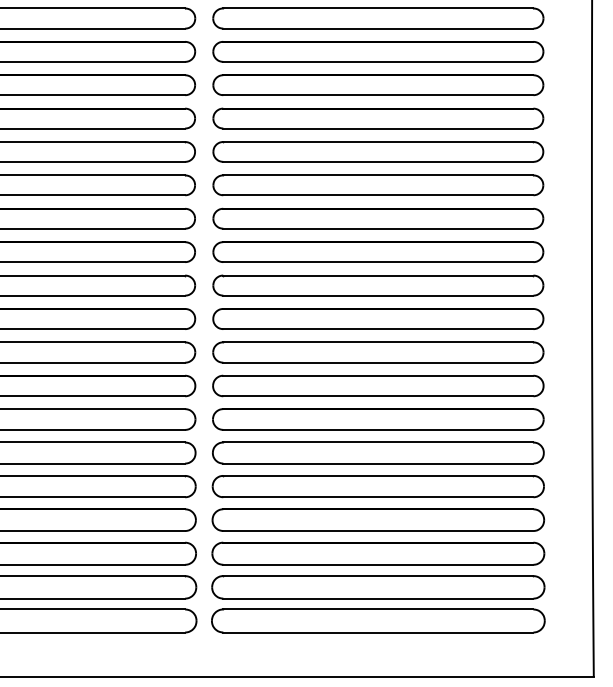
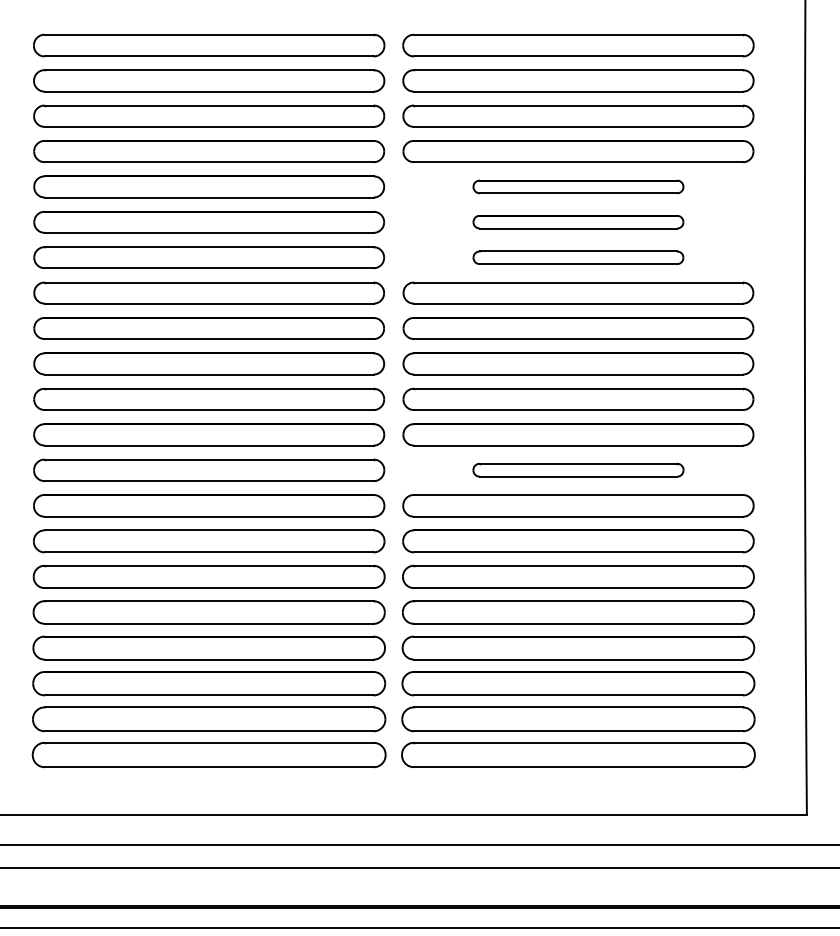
part: (378, 84) -> (578, 186), size x0.6
part: (378, 117) -> (578, 221), size x0.6
part: (378, 151) -> (578, 257), size x0.6
part: (378, 351) -> (578, 469), size x0.6

